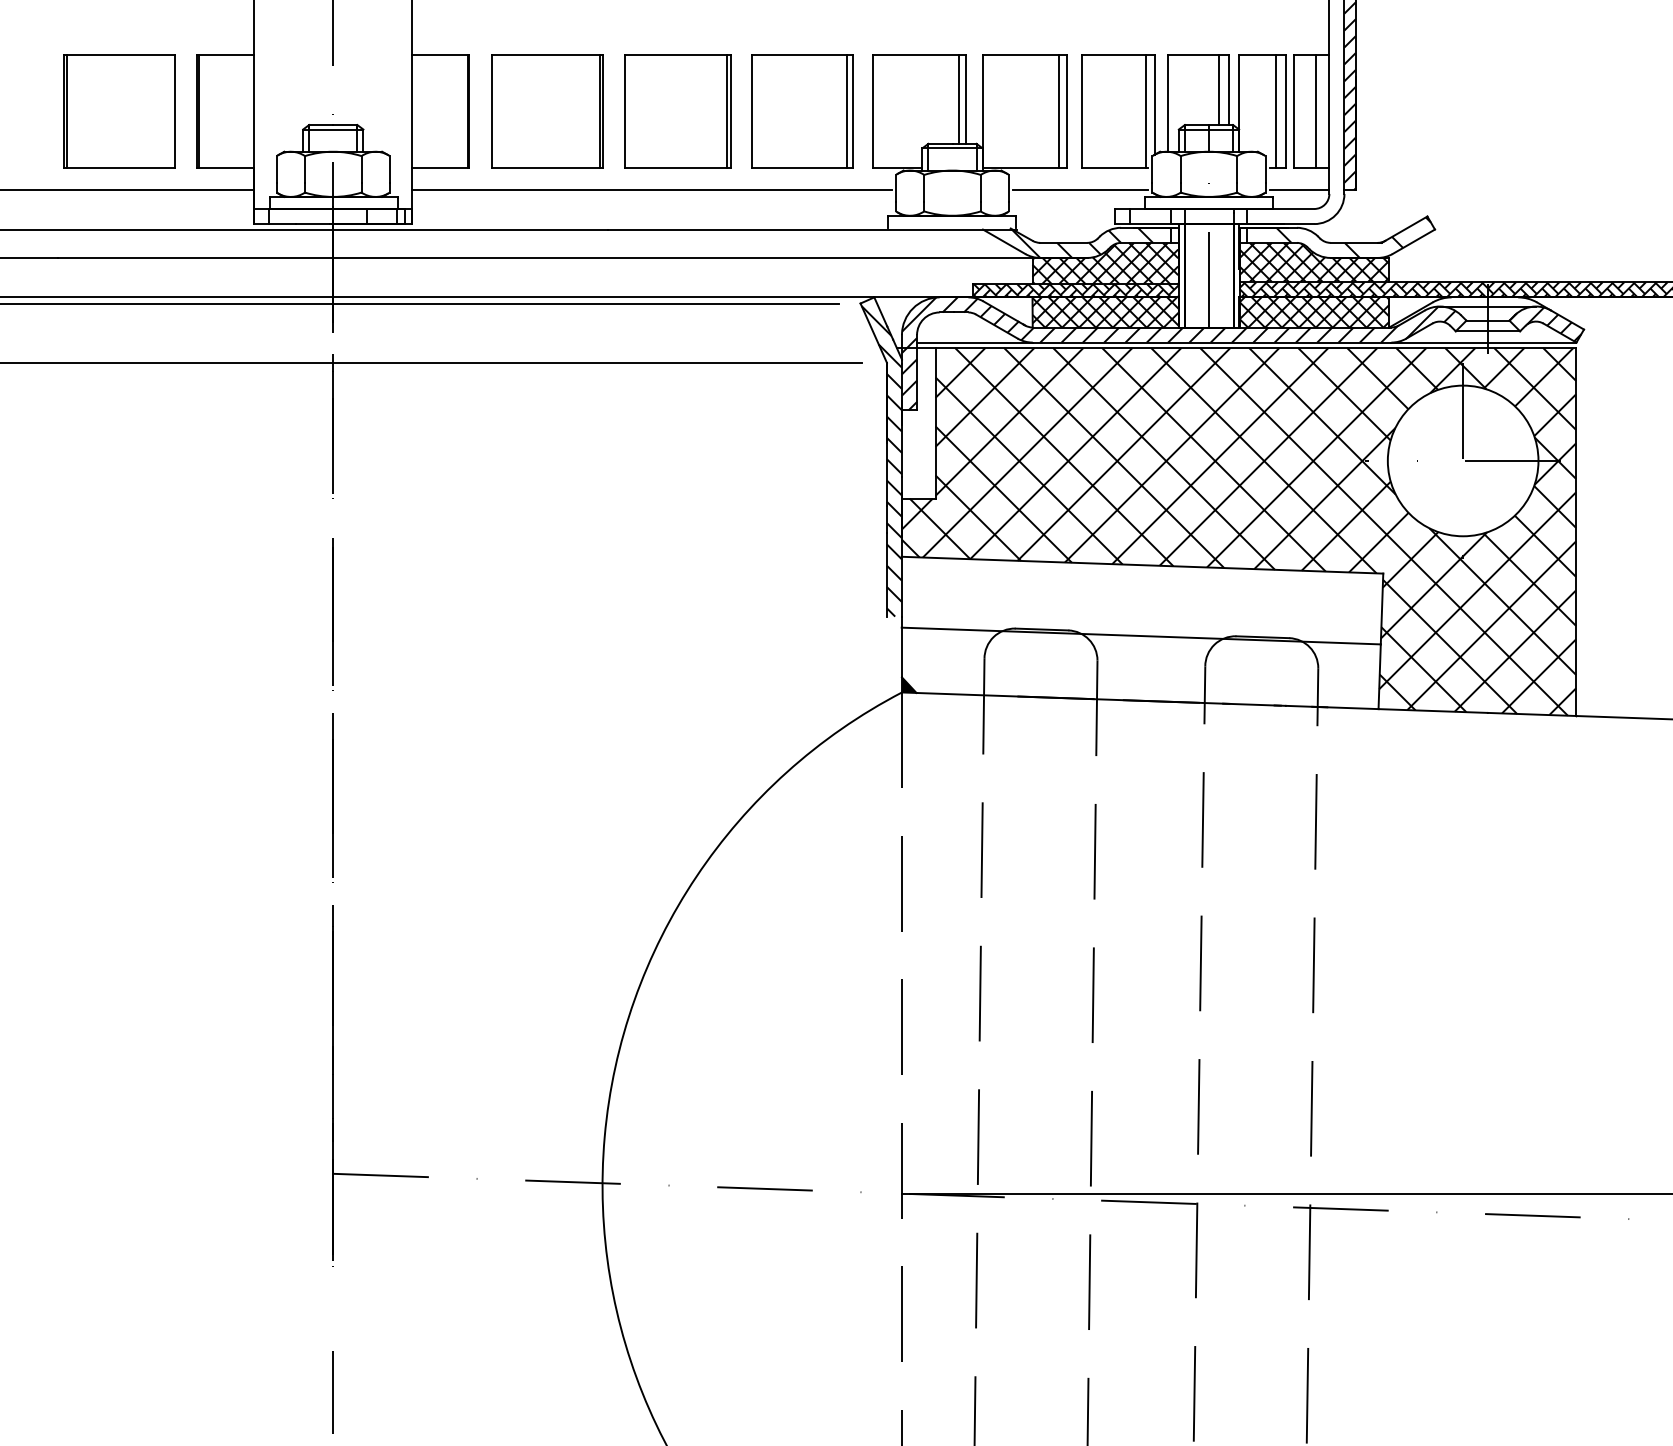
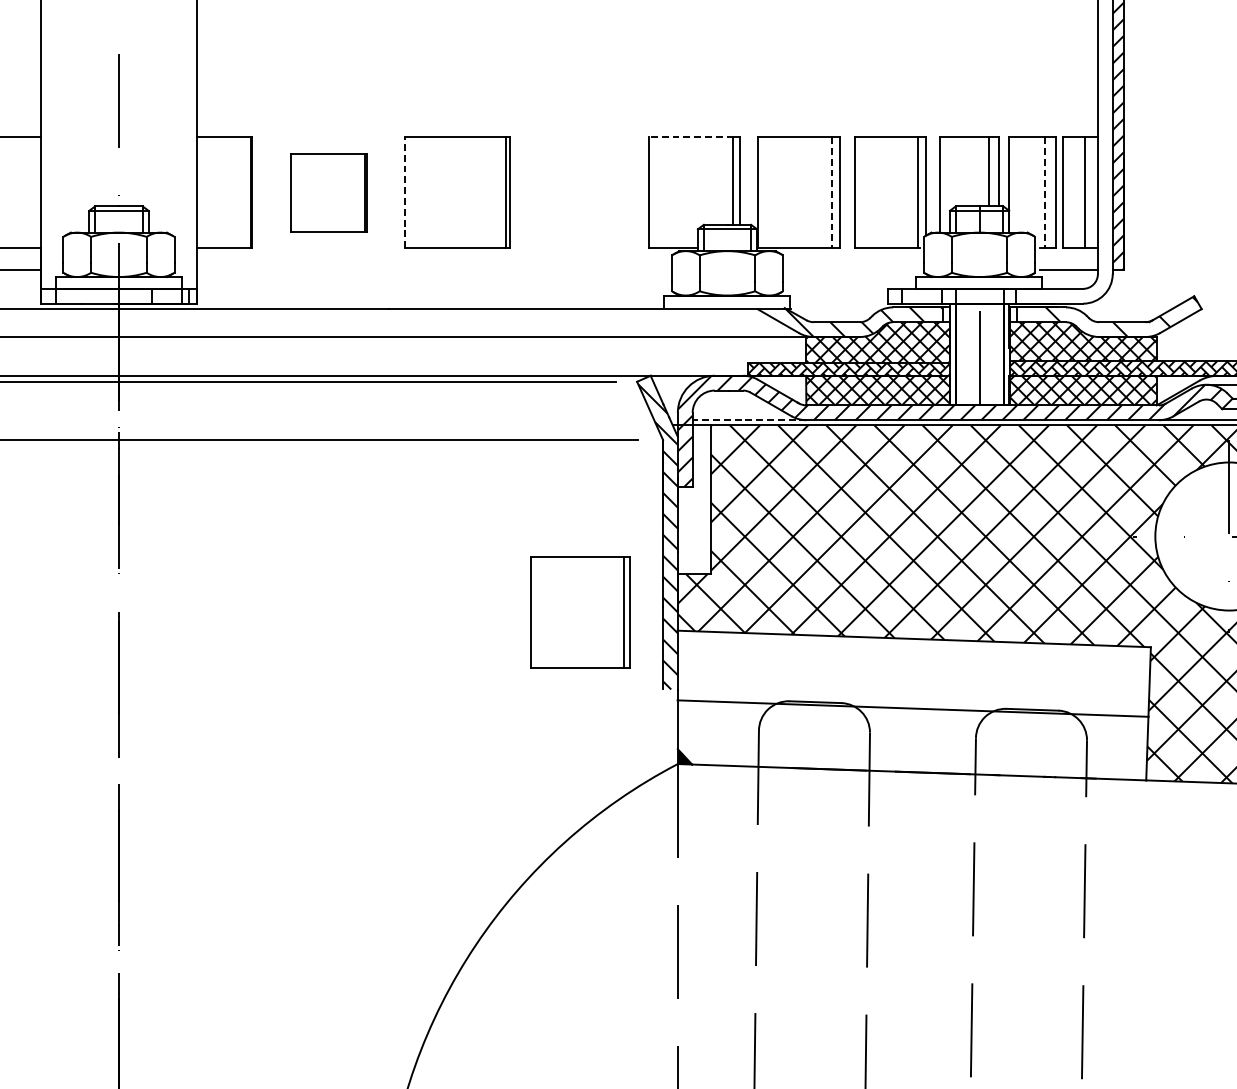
line: (915, 54) -> (691, 137), solid -> dashed
line: (624, 110) -> (405, 192), solid -> dashed
part: (547, 111) -> (329, 193), size x0.7
part: (802, 111) -> (580, 612), moved
line: (1058, 111) -> (831, 193), solid -> dashed
line: (1275, 111) -> (1044, 193), solid -> dashed
line: (651, 190) -> (431, 270), removed
line: (1080, 190) -> (853, 270), removed
line: (974, 342) -> (749, 420), solid -> dashed

